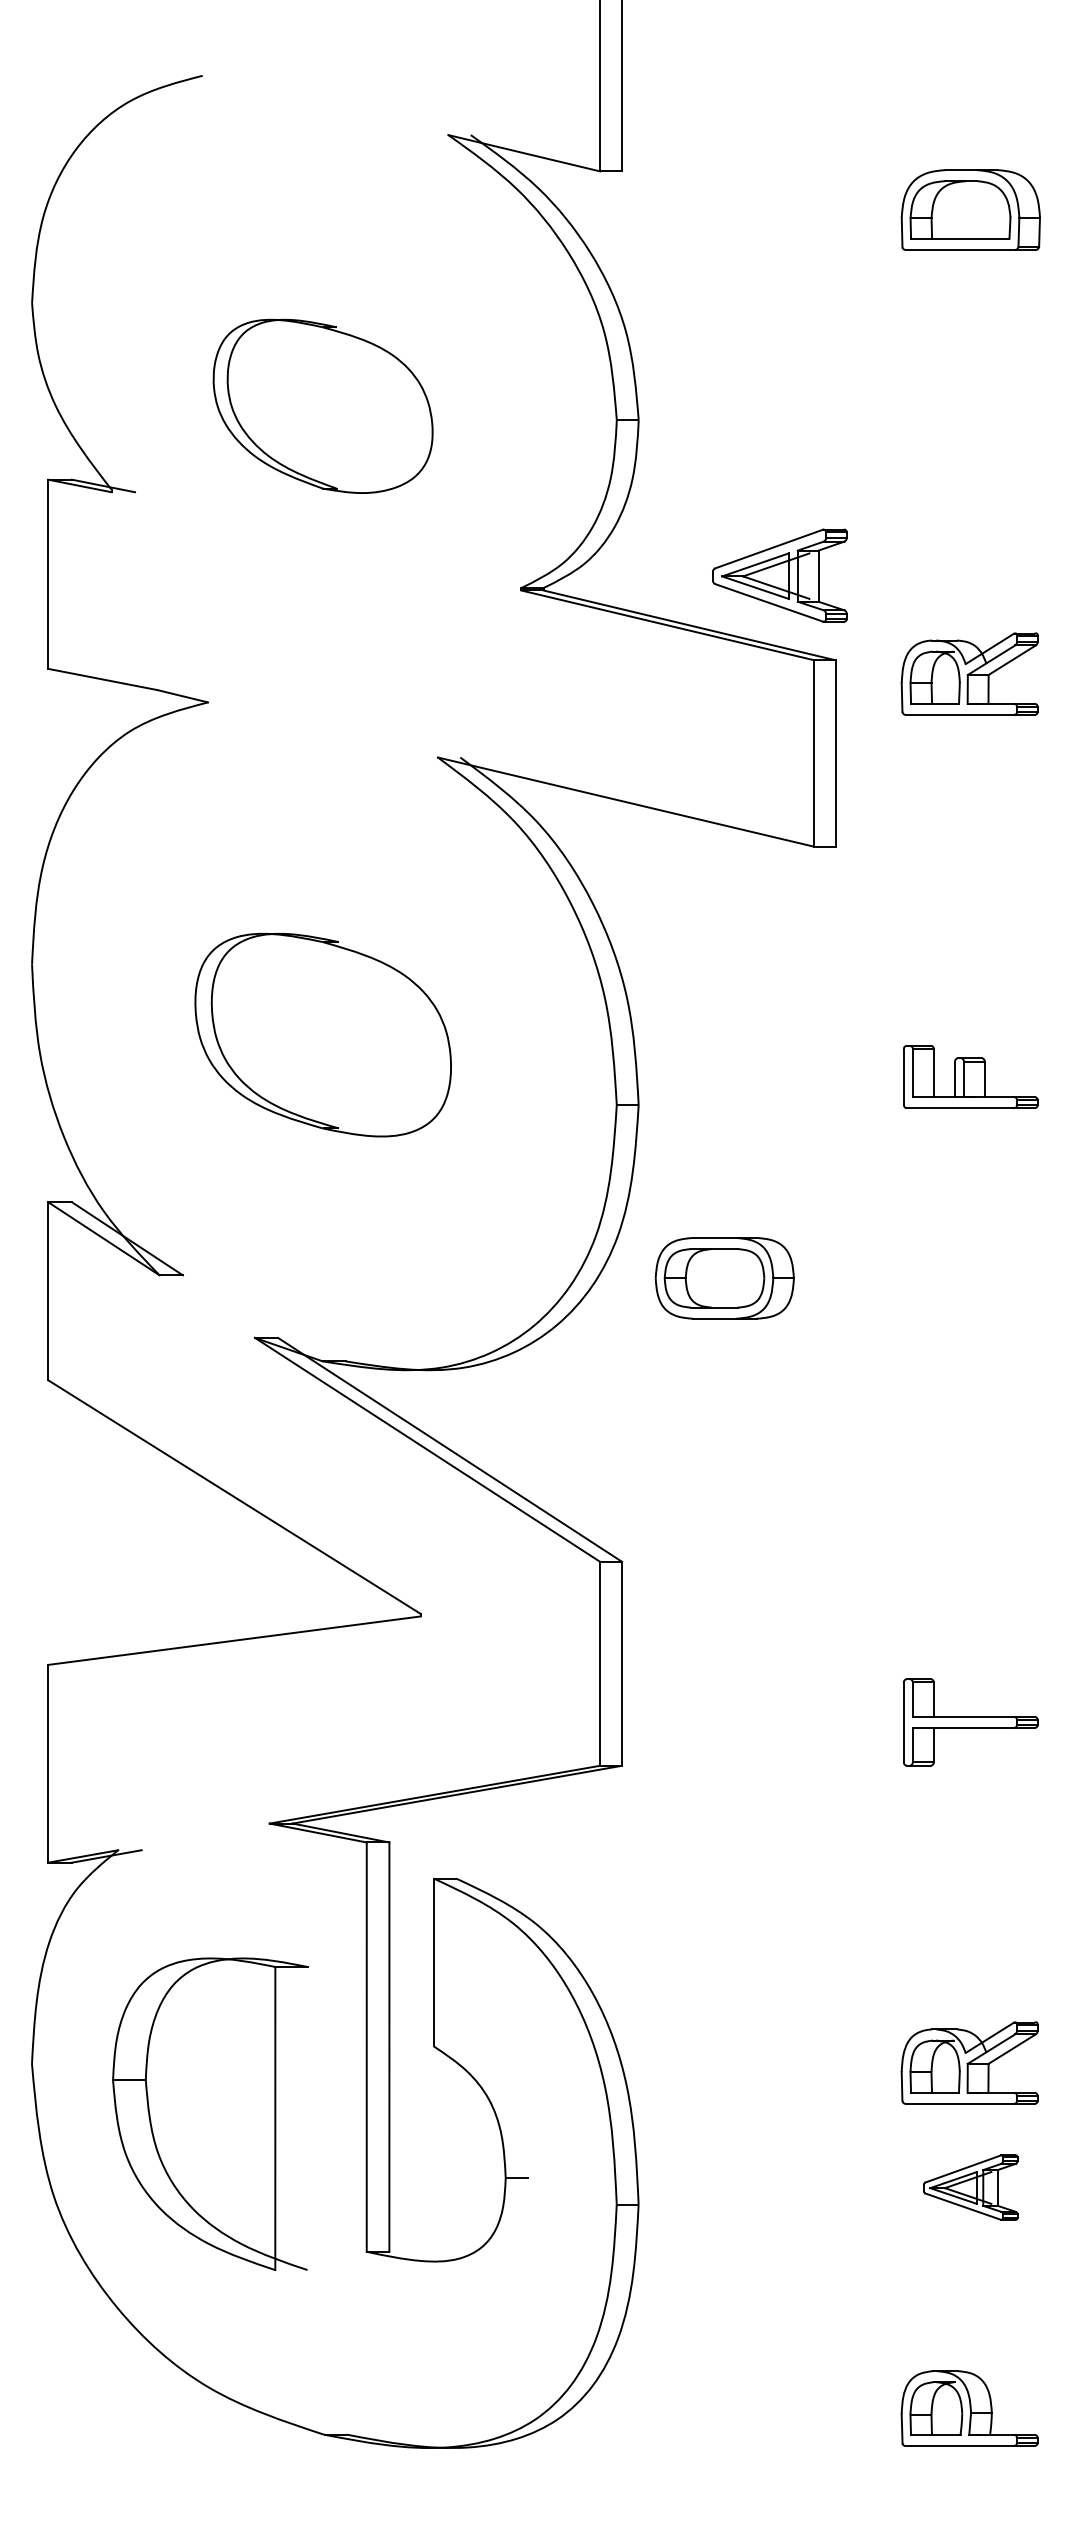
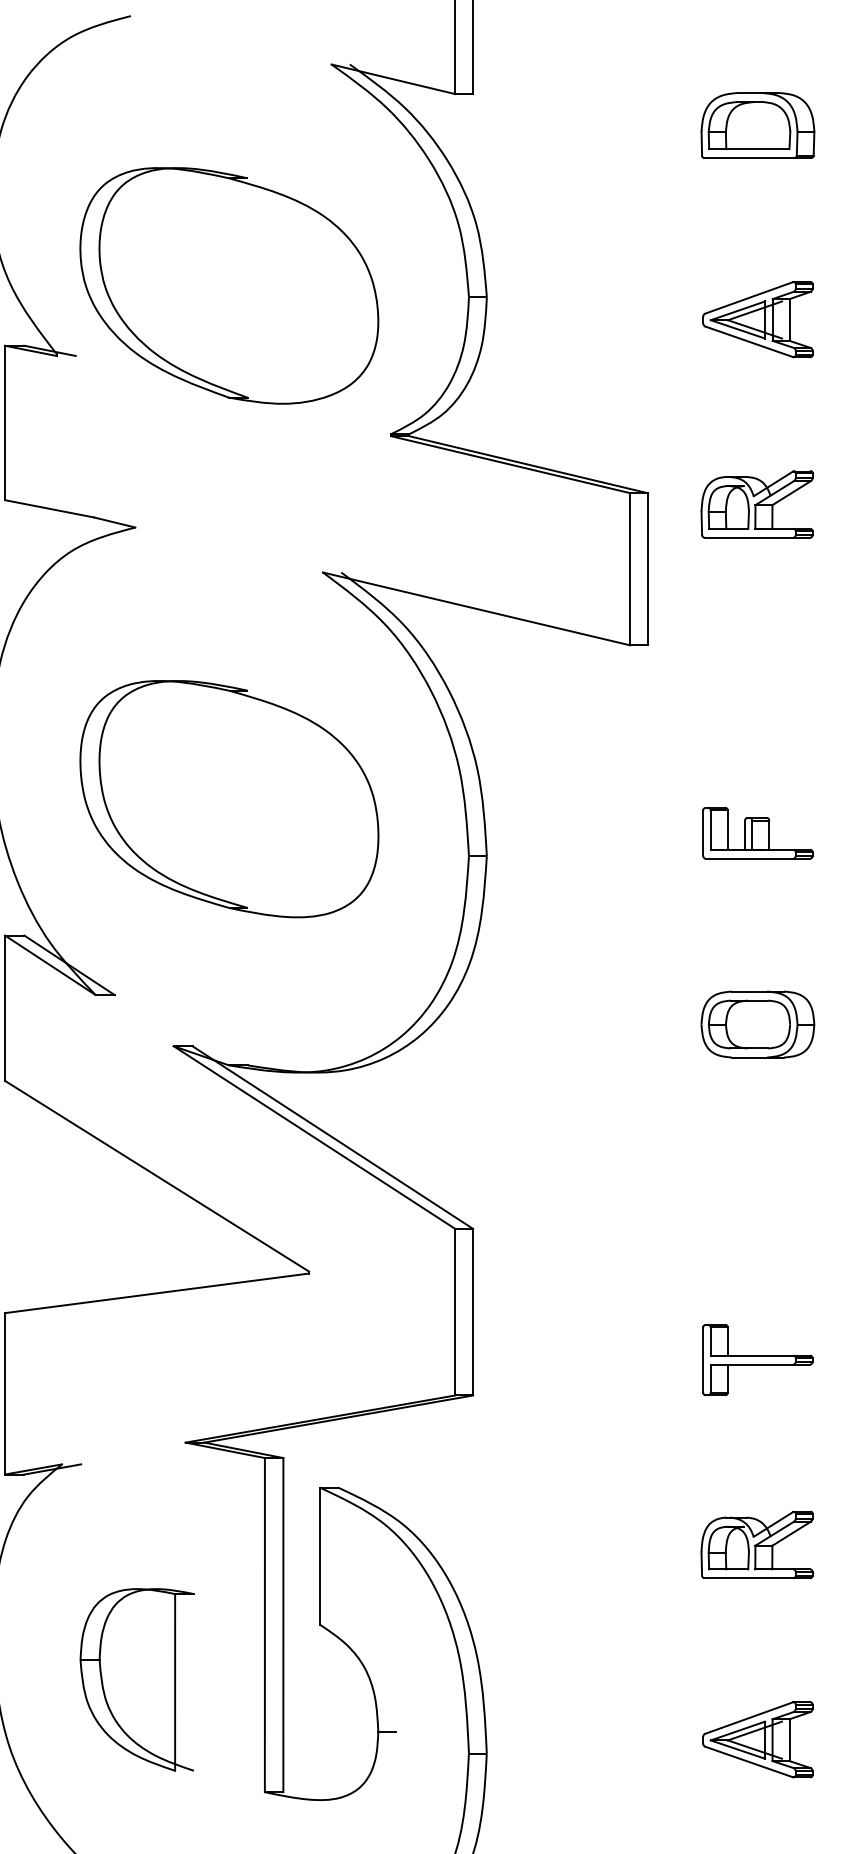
part: (322, 406) -> (228, 286), size x1.67
part: (779, 575) -> (757, 319), moved
part: (322, 1034) -> (228, 798), size x1.43
part: (724, 1278) -> (757, 1024), moved
part: (969, 2062) -> (756, 1544), moved
part: (210, 2114) -> (137, 1680), size x0.71
part: (970, 2187) -> (757, 1739), size x1.43

